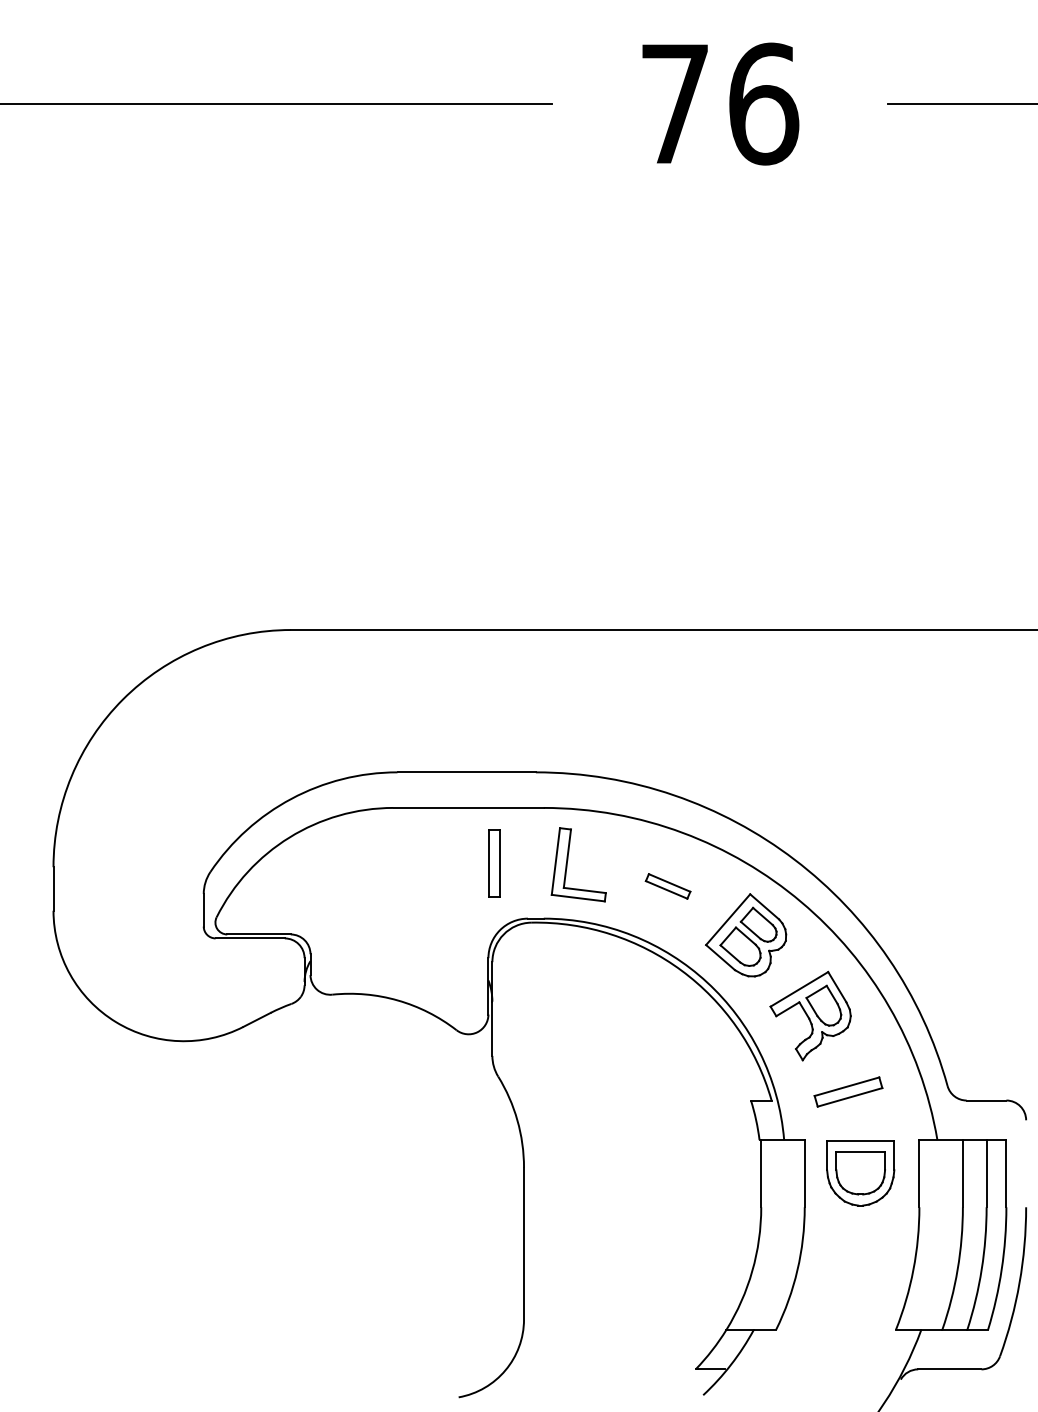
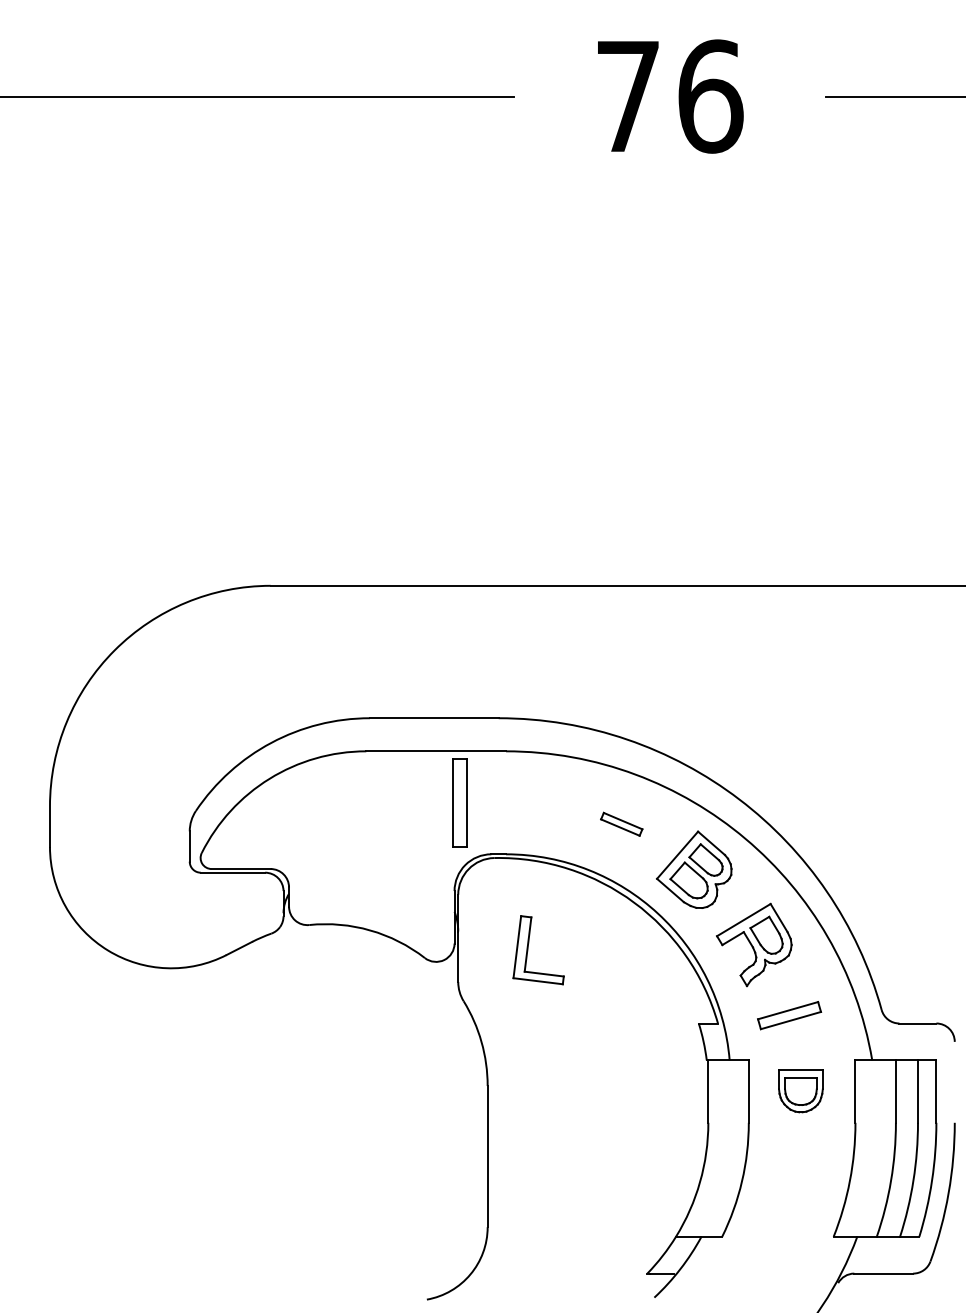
part: (493, 862) -> (459, 802), size x1.4
part: (567, 865) -> (528, 950), moved
part: (860, 1173) -> (800, 1091), size x0.7

